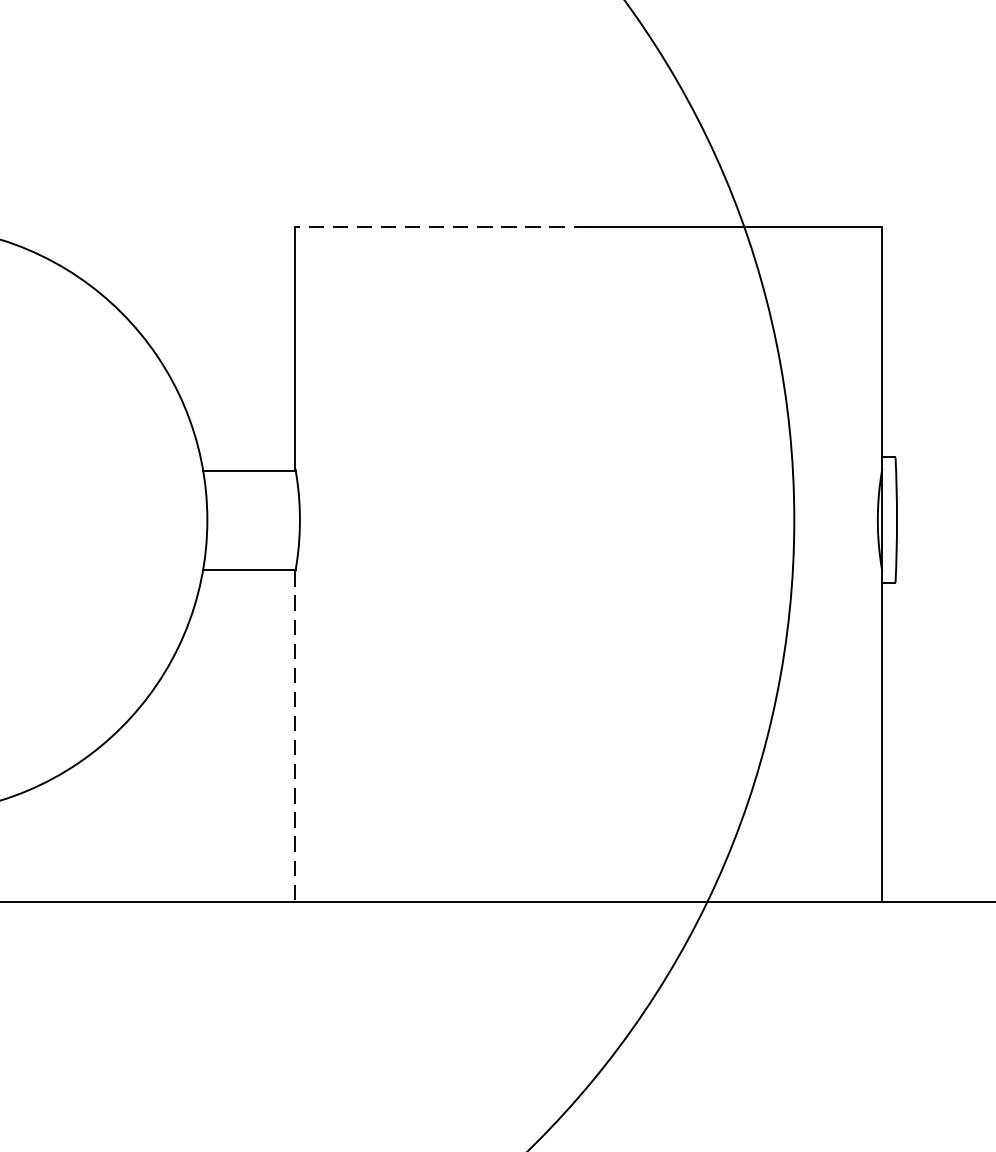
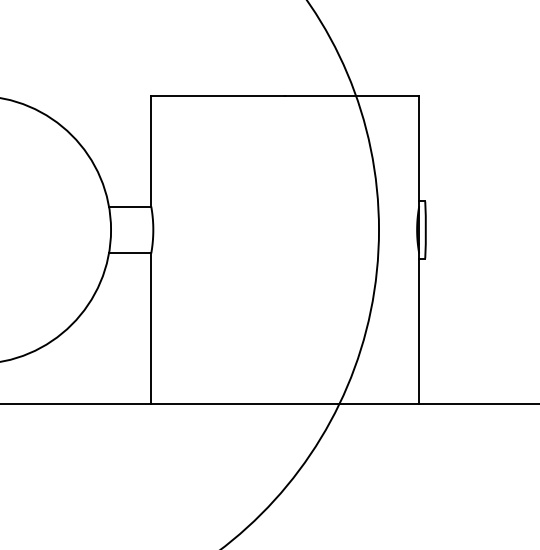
line: (442, 227) -> (218, 96), dashed -> solid
line: (295, 738) -> (151, 329), dashed -> solid

